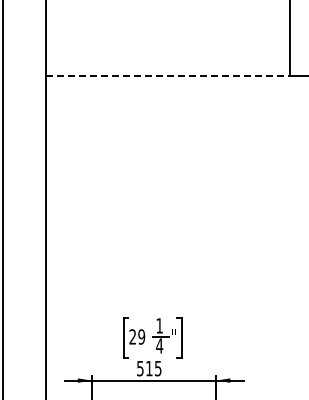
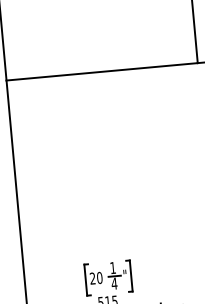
line: (168, 76) -> (102, 71), dashed -> solid
text: (141, 336) -> (99, 277), 29 -> 20

